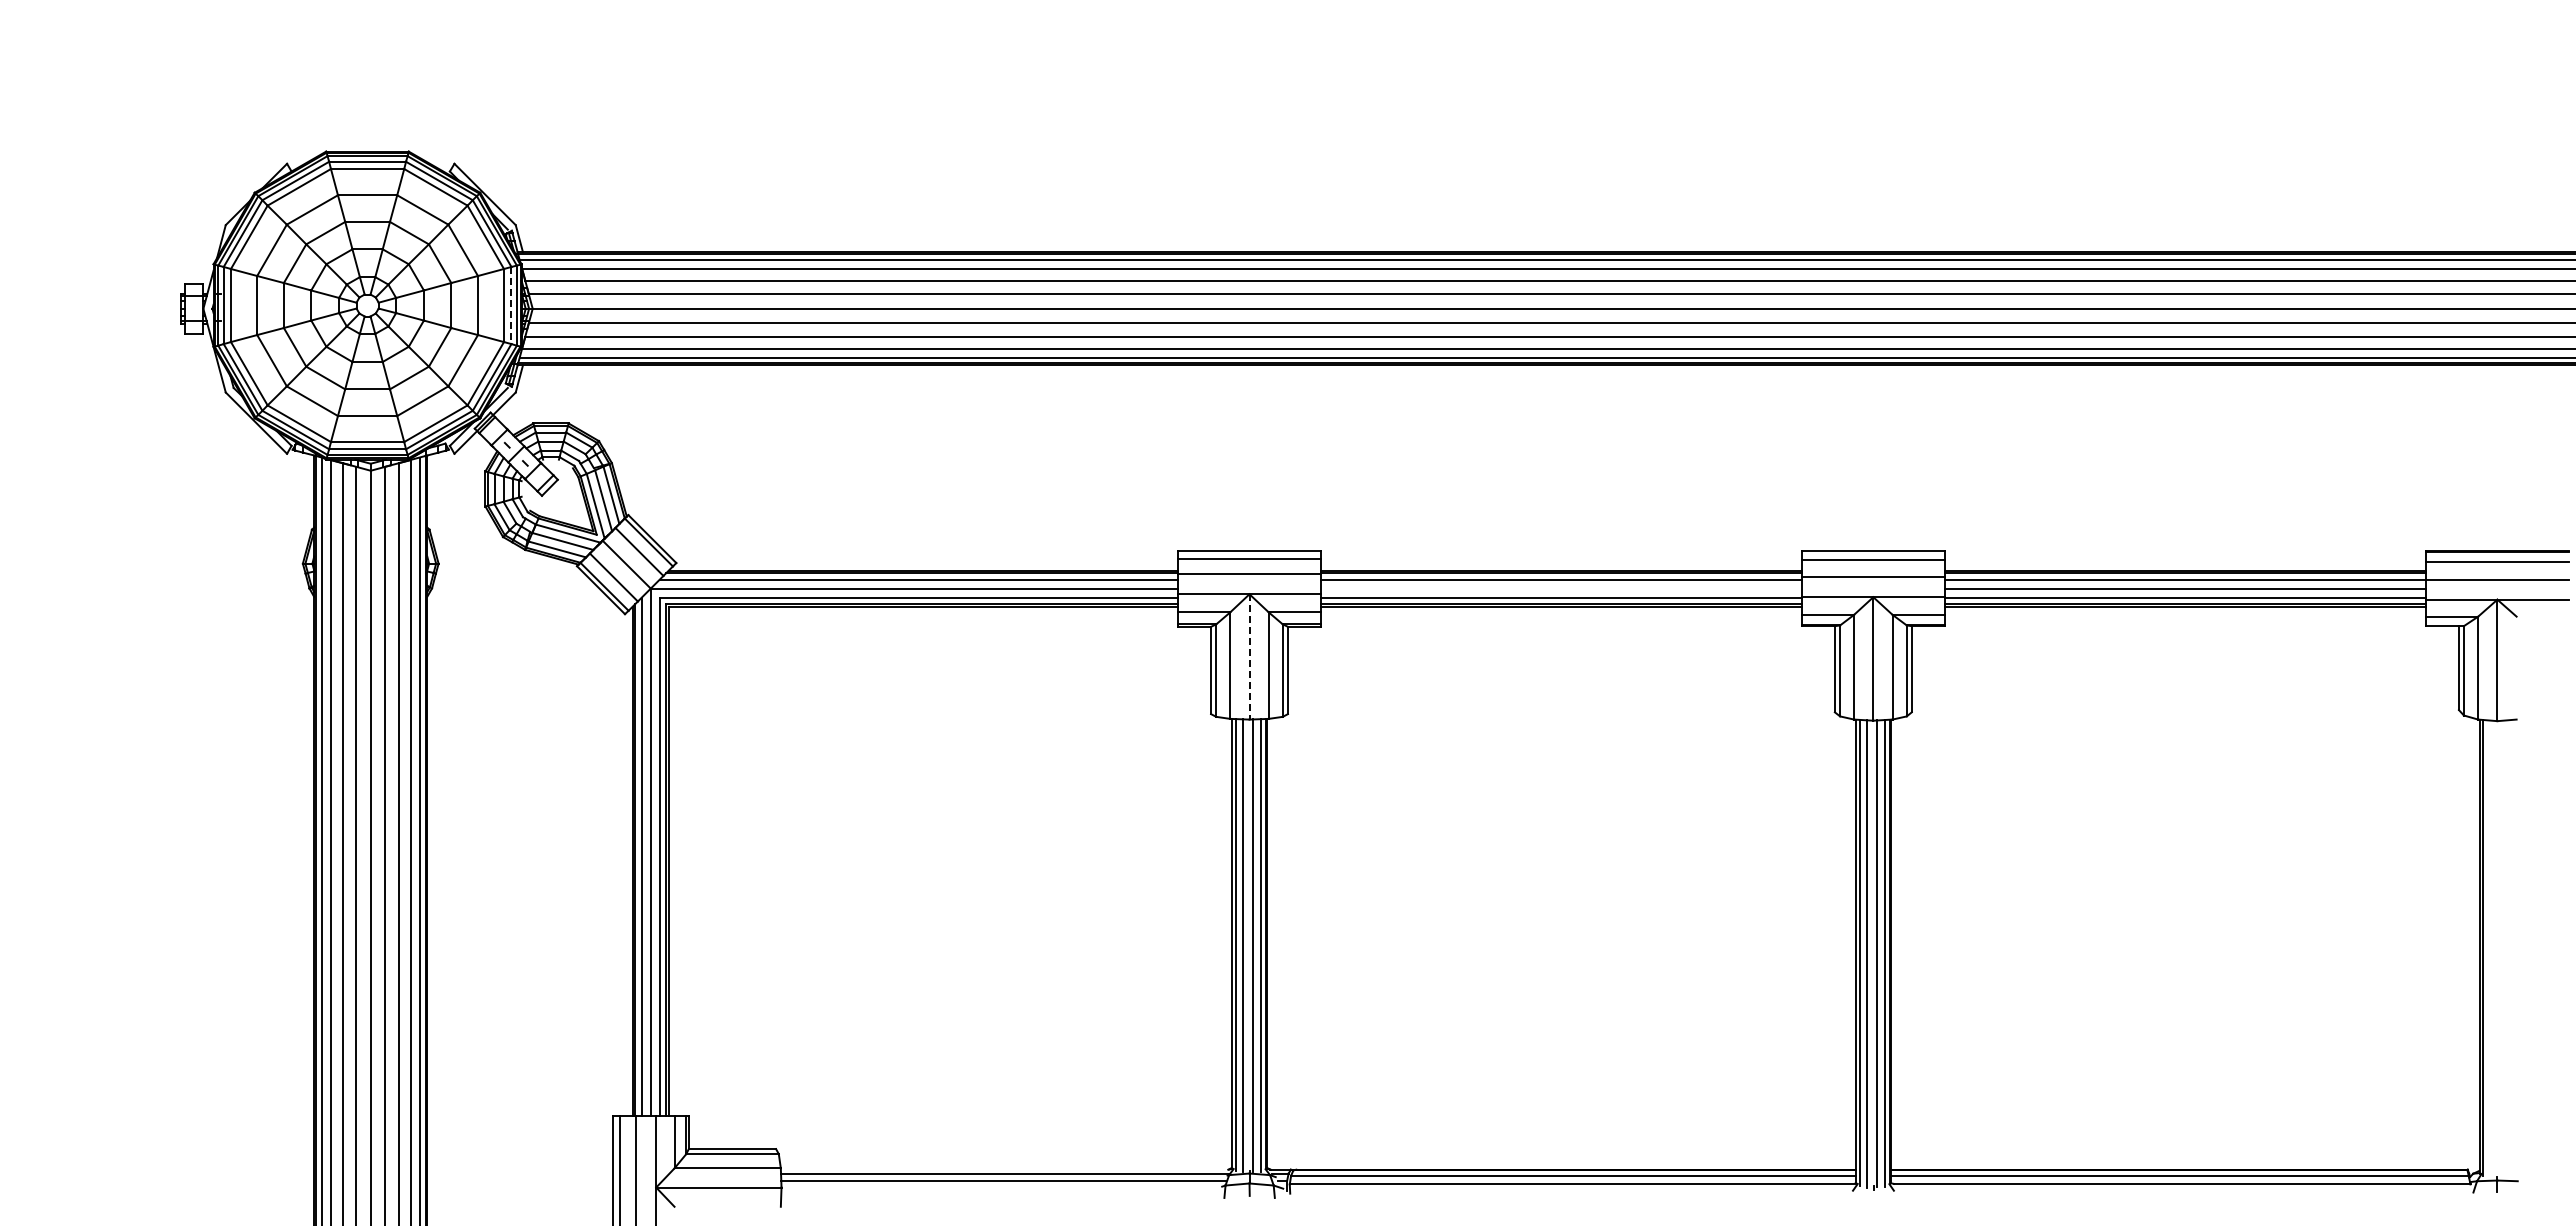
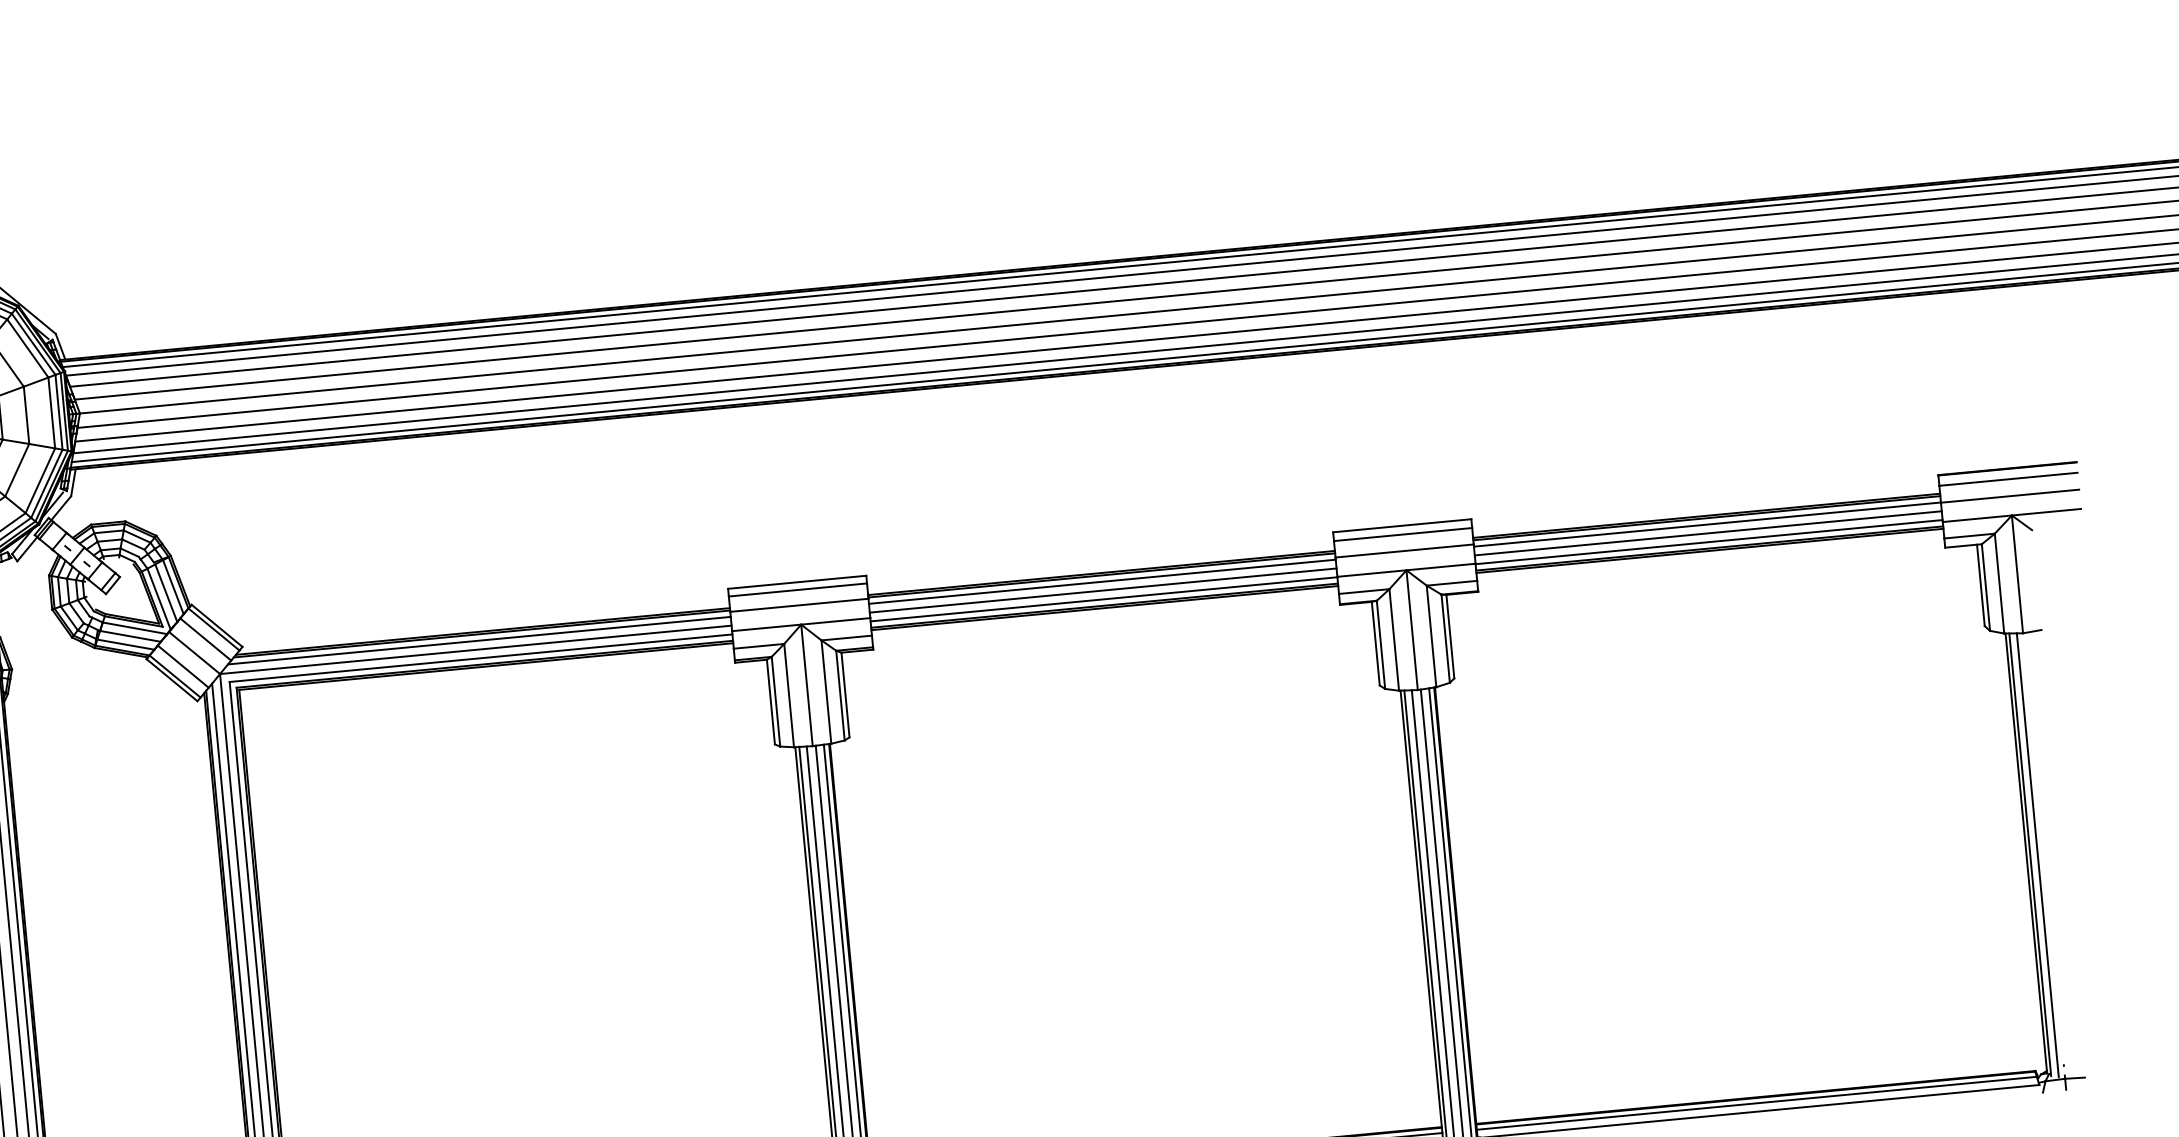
line: (511, 305) -> (59, 412), dashed -> solid
line: (1561, 588) -> (1103, 590), added
line: (1249, 656) -> (806, 684), dashed -> solid
line: (2491, 949) -> (2038, 855), added

